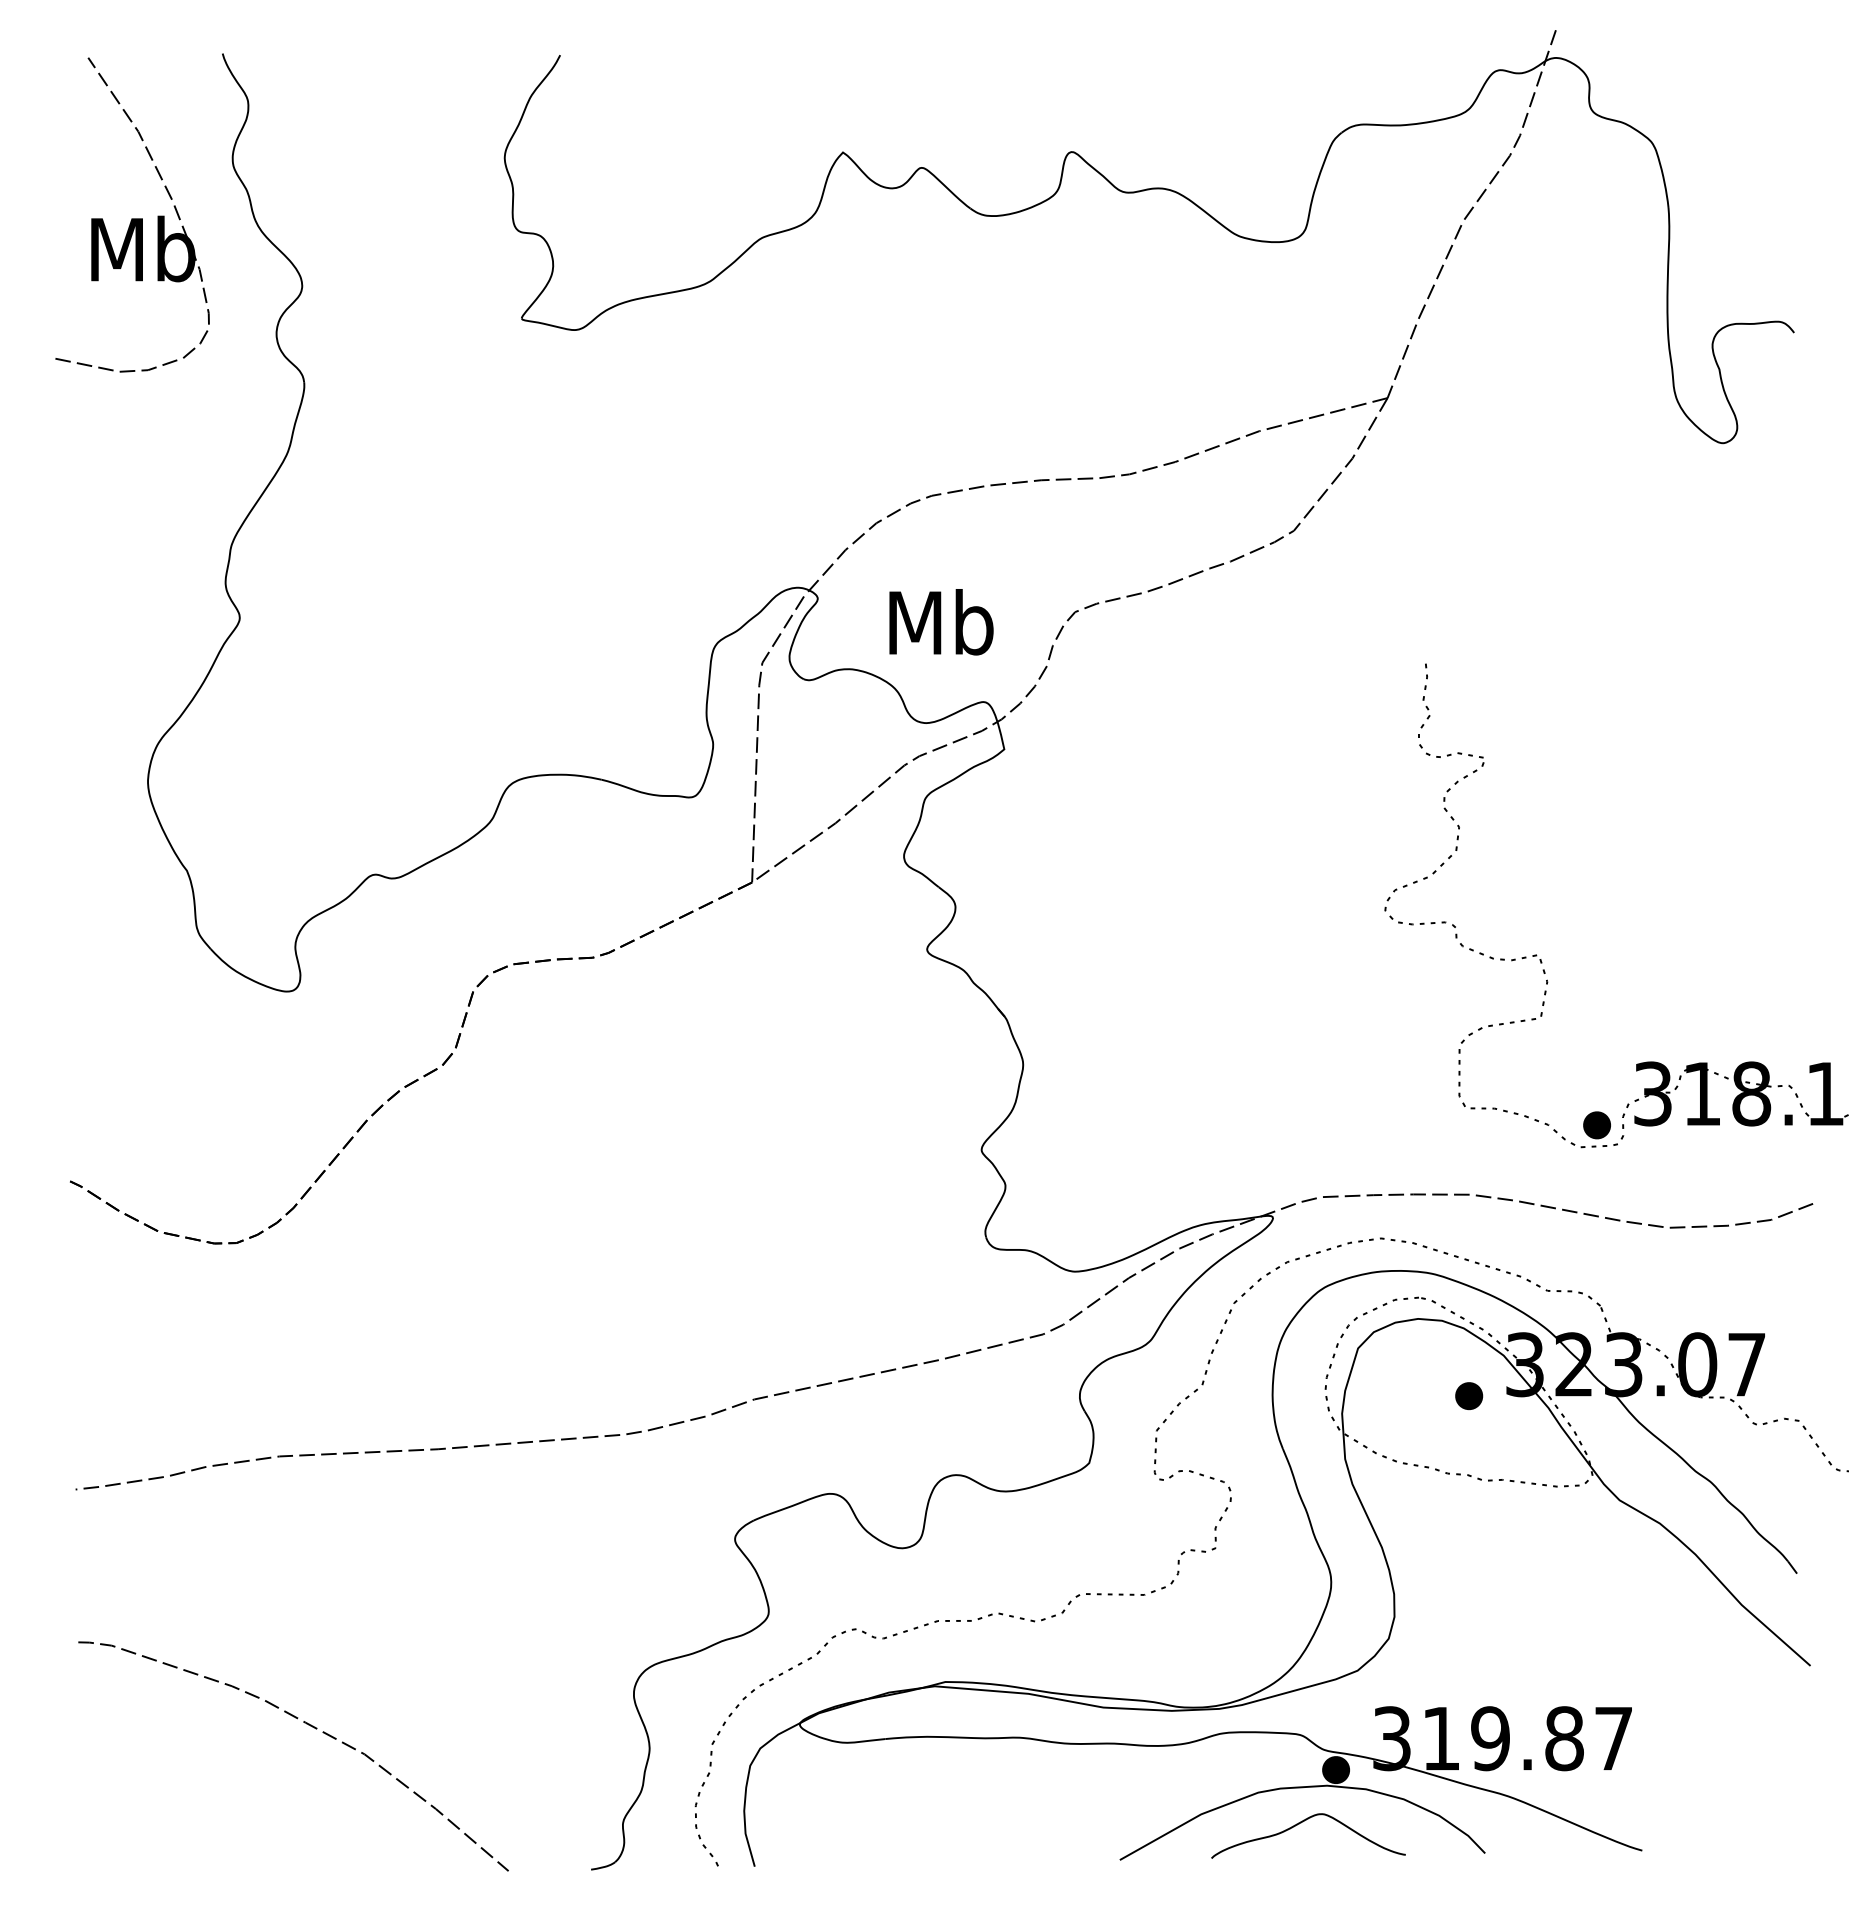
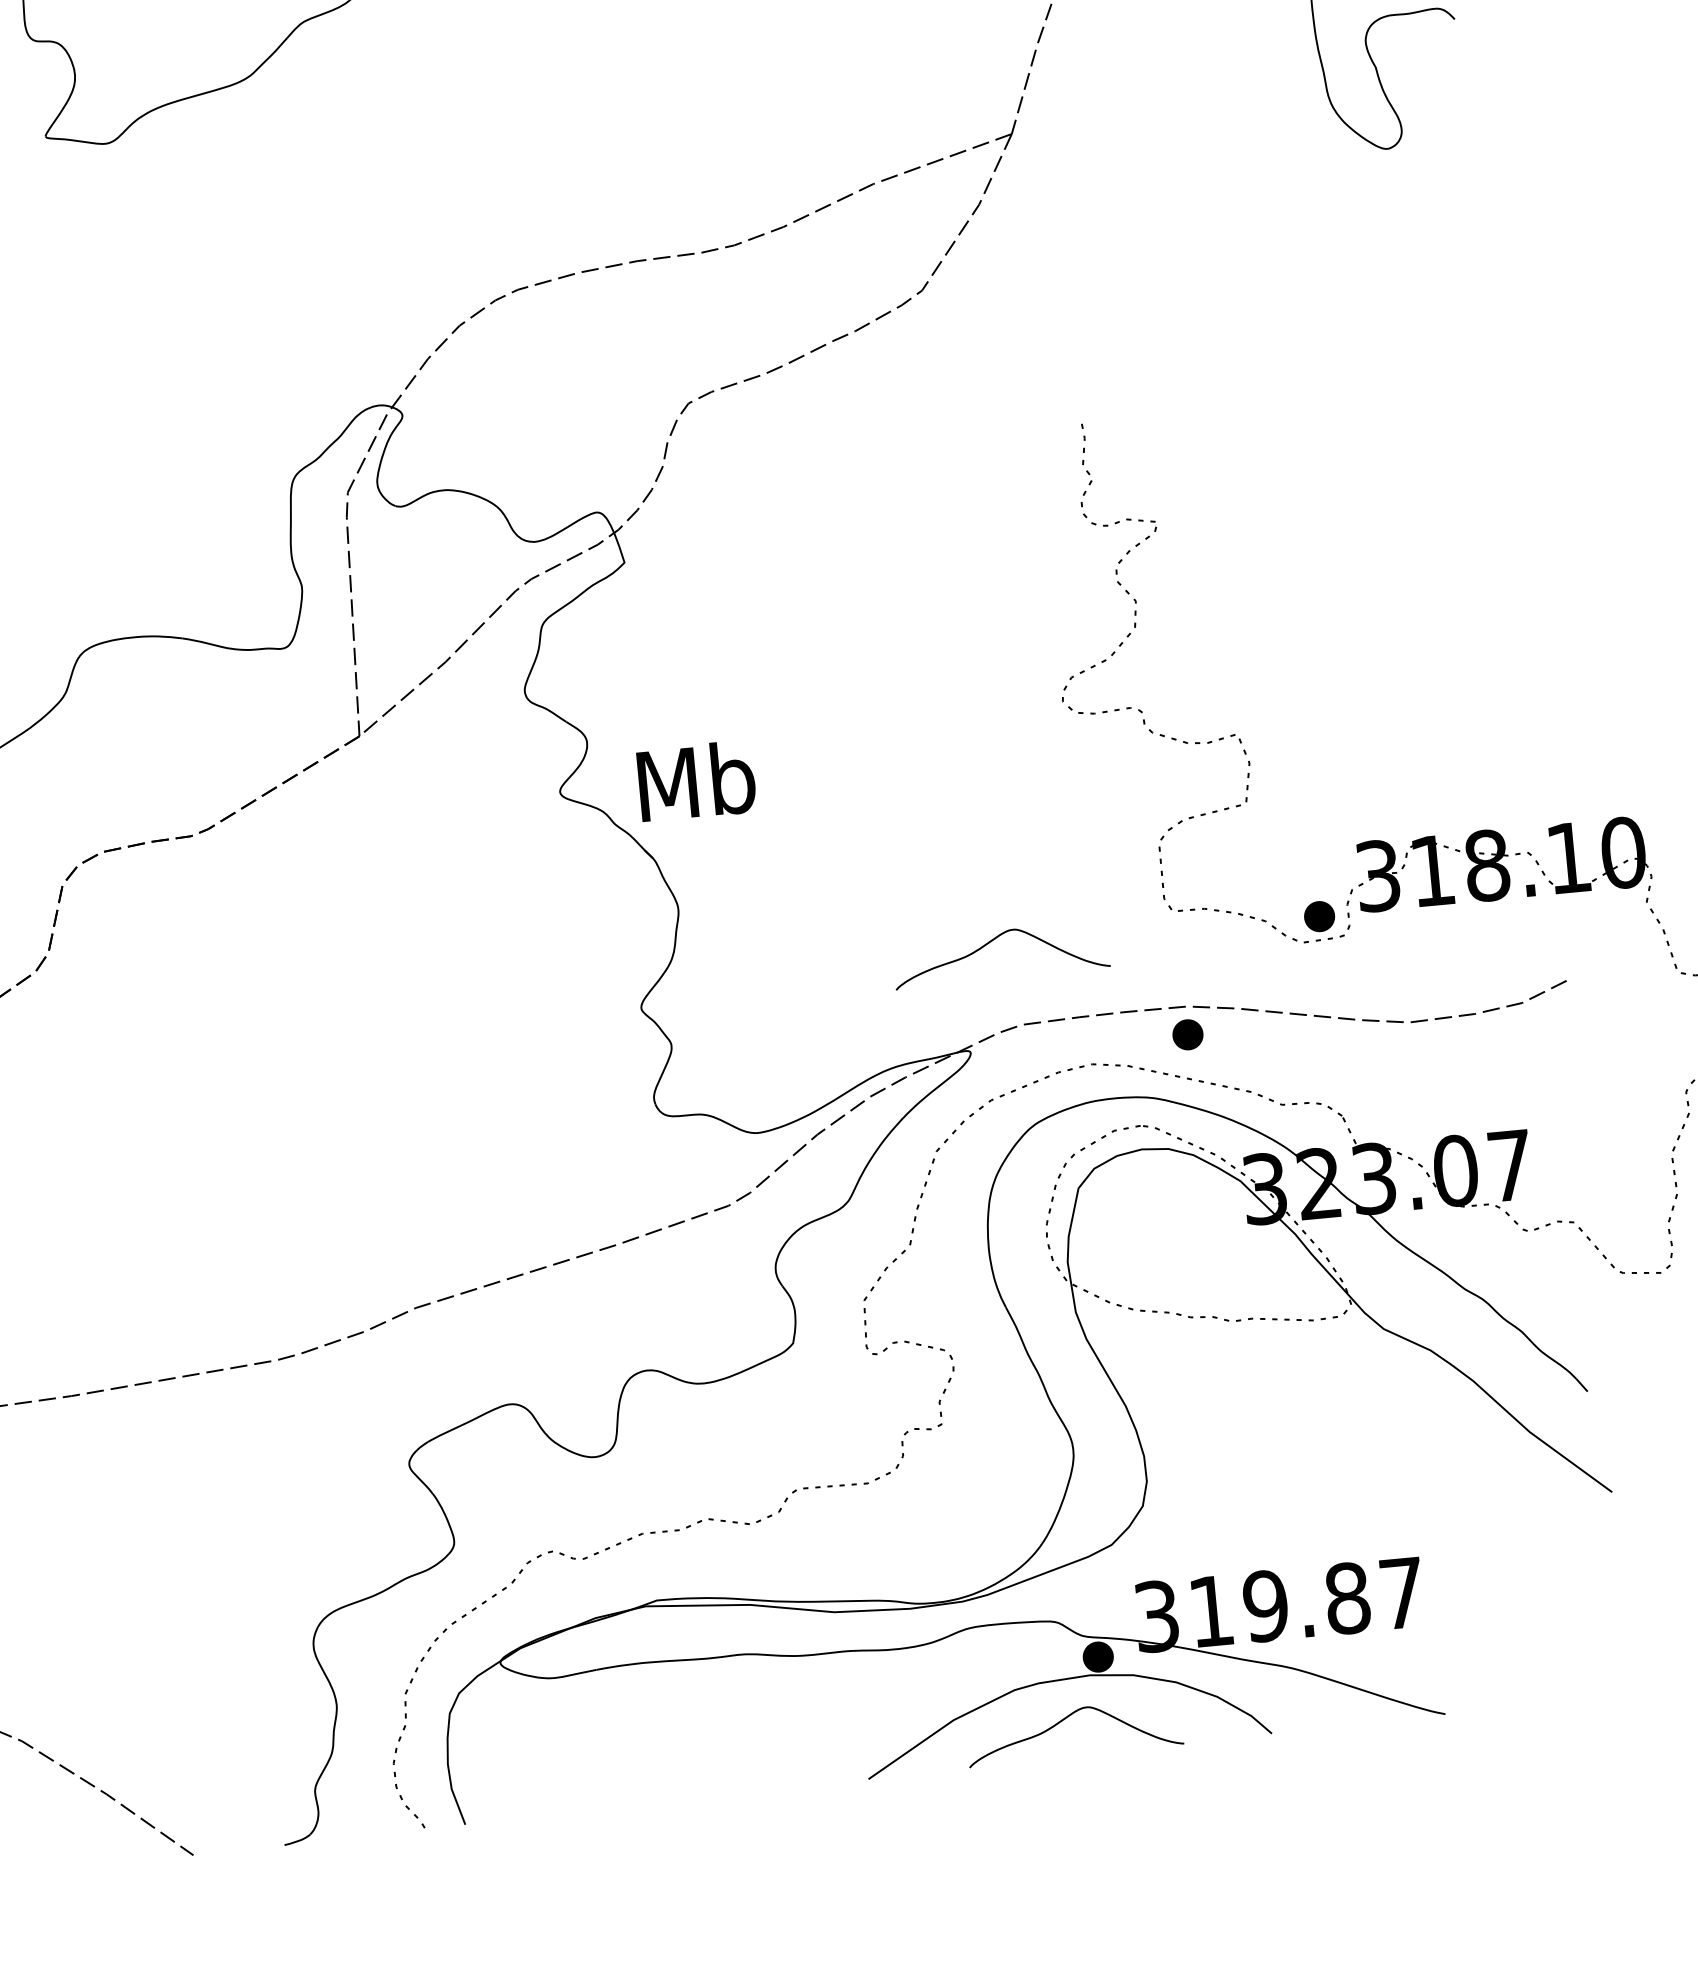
text: (941, 622) -> (696, 781), moved
curve: (1301, 1120) -> (992, 942), added
part: (1469, 1396) -> (1188, 1035), moved

